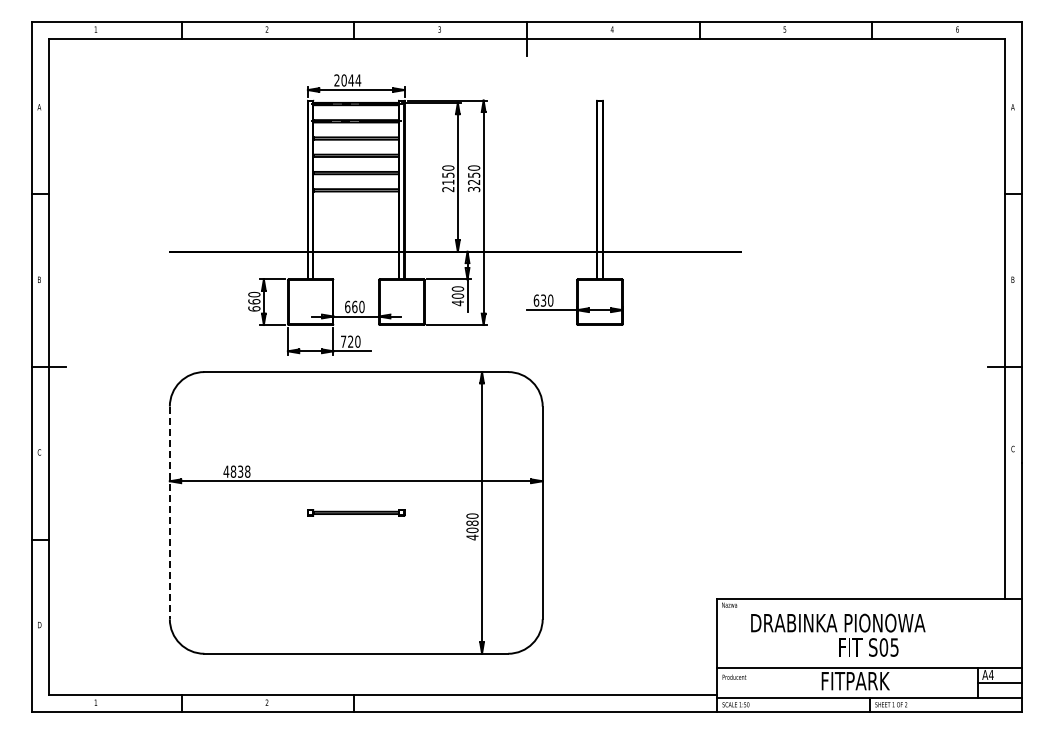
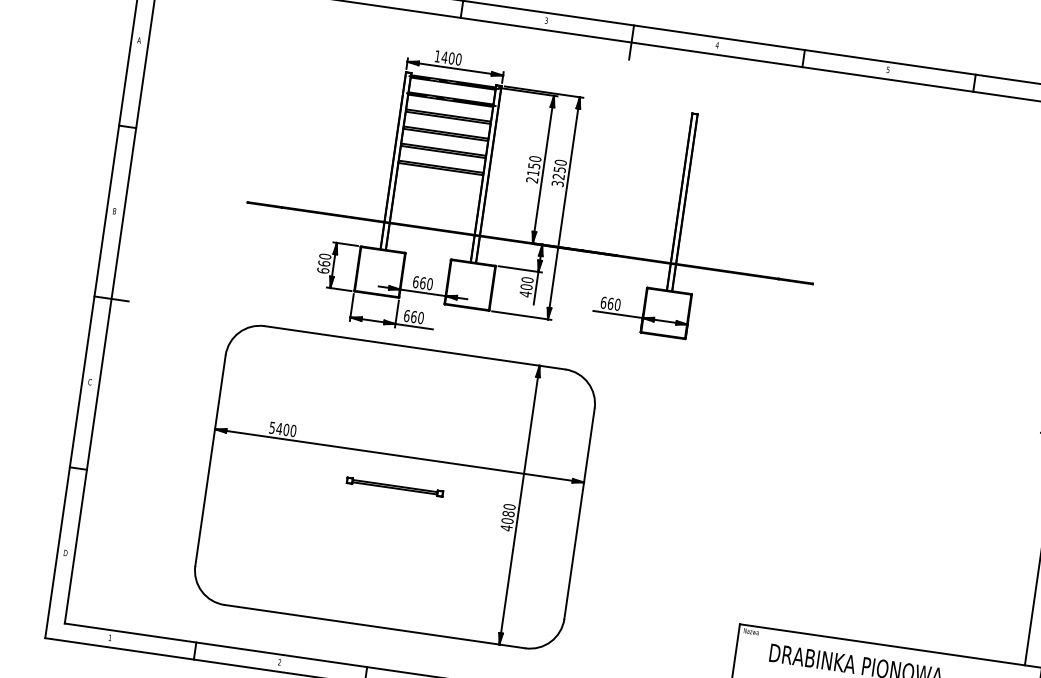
text: (347, 80) -> (448, 57), 2044 -> 1400
text: (543, 300) -> (610, 303), 630 -> 660
text: (347, 341) -> (410, 316), 720 -> 660
text: (236, 471) -> (282, 429), 4838 -> 5400
line: (169, 513) -> (210, 461), dashed -> solid

